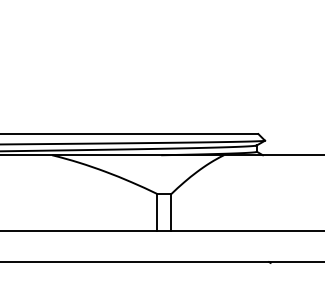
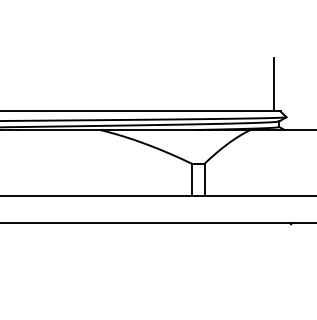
line: (250, 103) -> (273, 84), added

